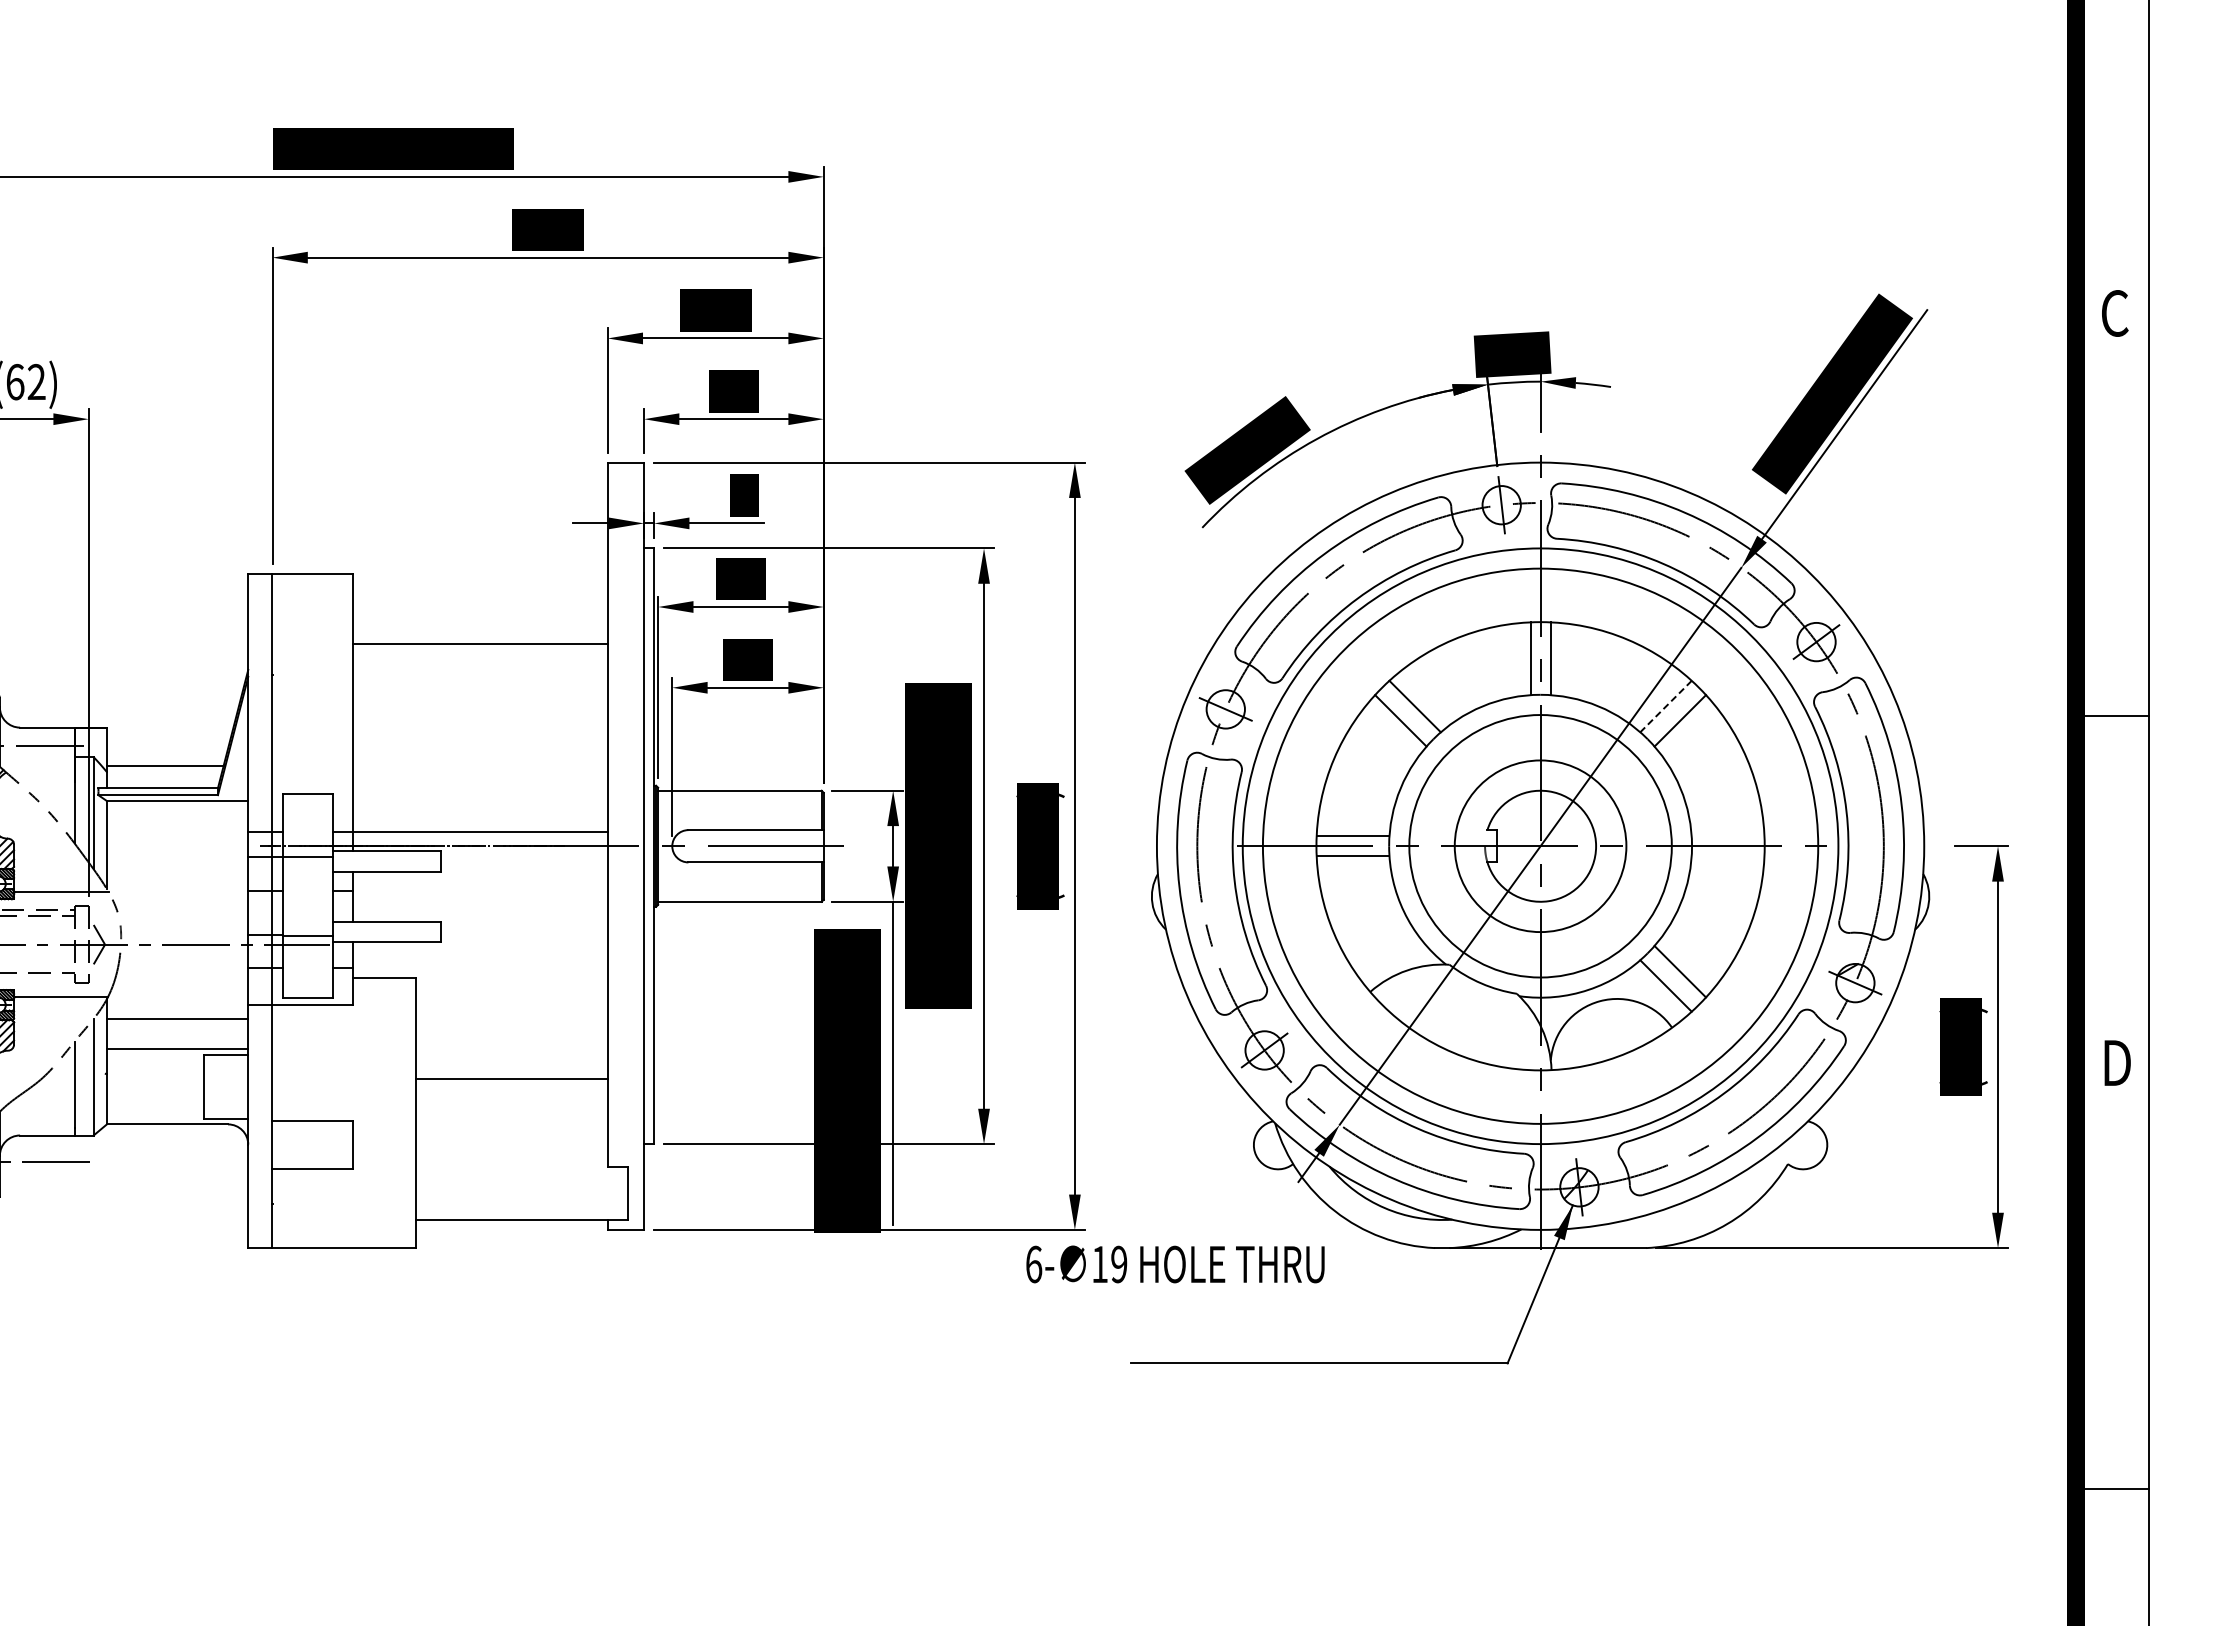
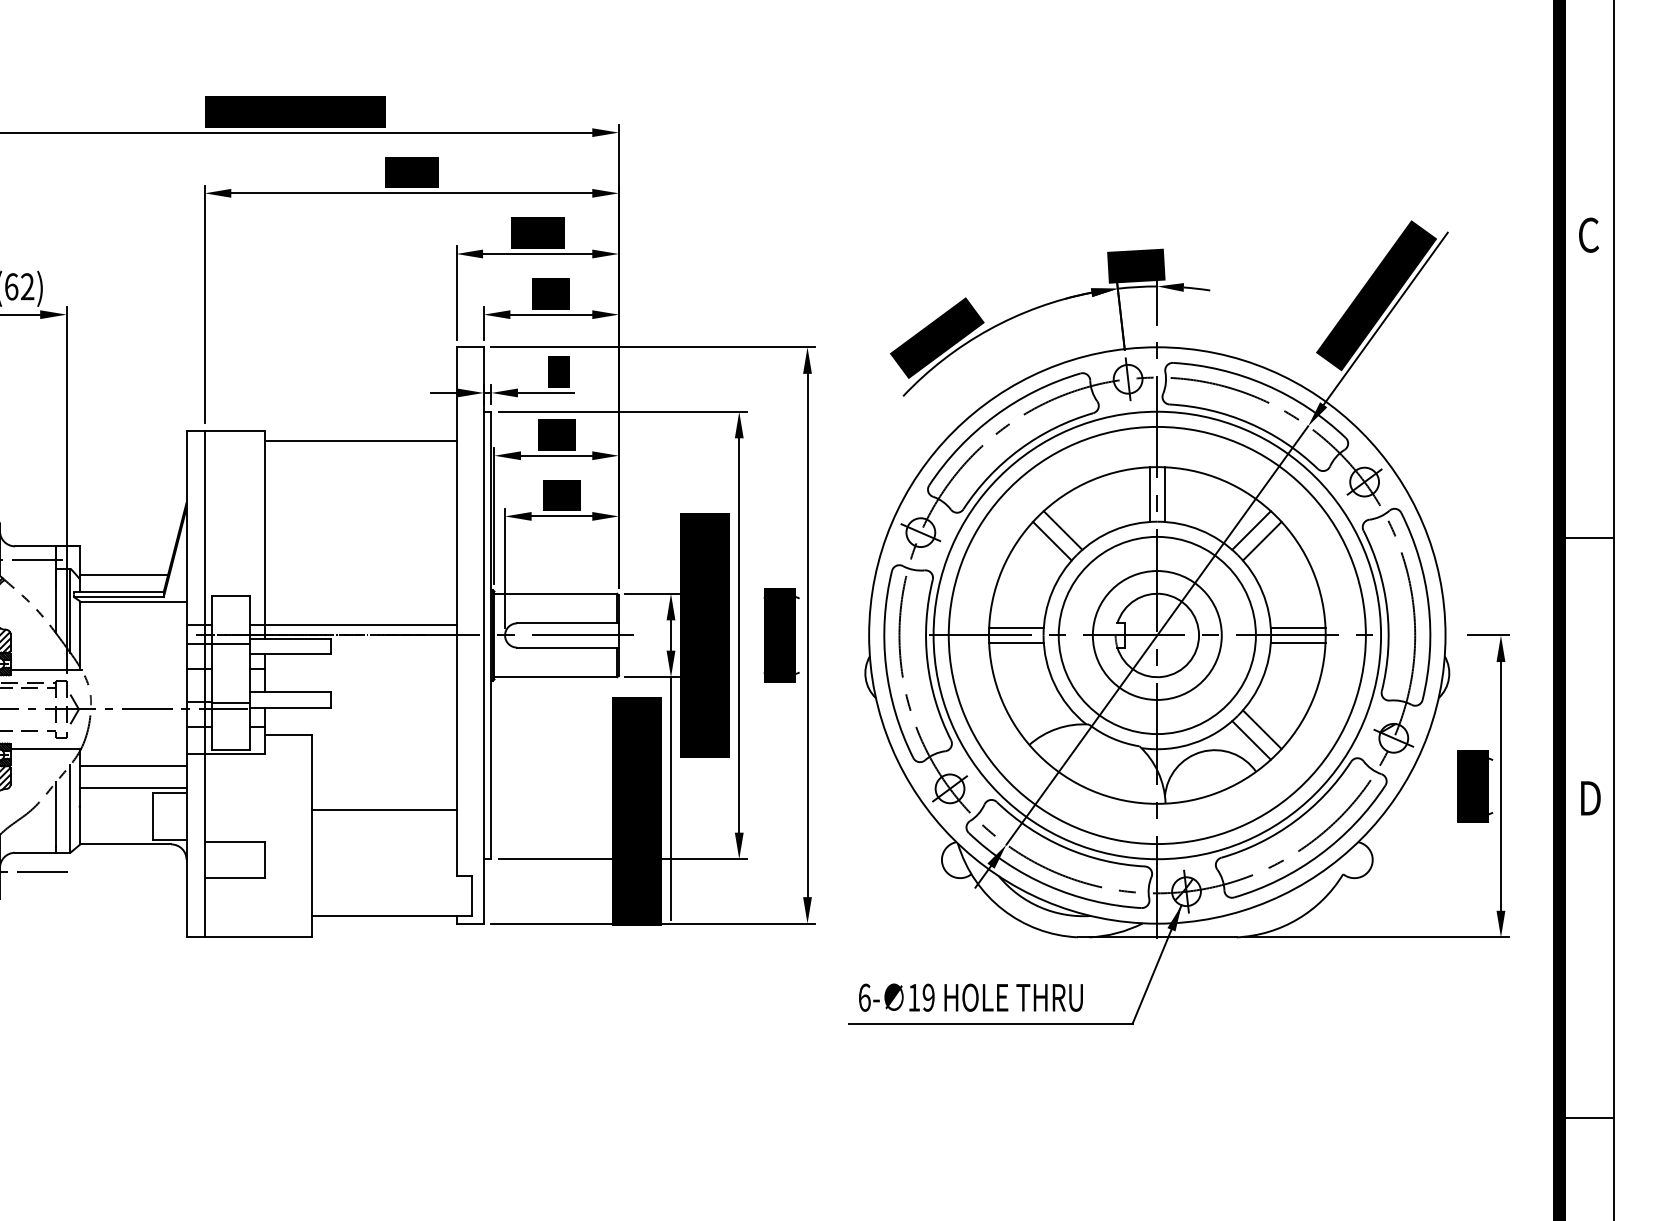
line: (480, 643) -> (360, 441), moved
line: (1665, 706) -> (1251, 530), dashed -> solid
line: (1727, 836) -> (1297, 628), added
line: (1727, 856) -> (1297, 643), added
text: (1175, 1264) -> (970, 997), moved

